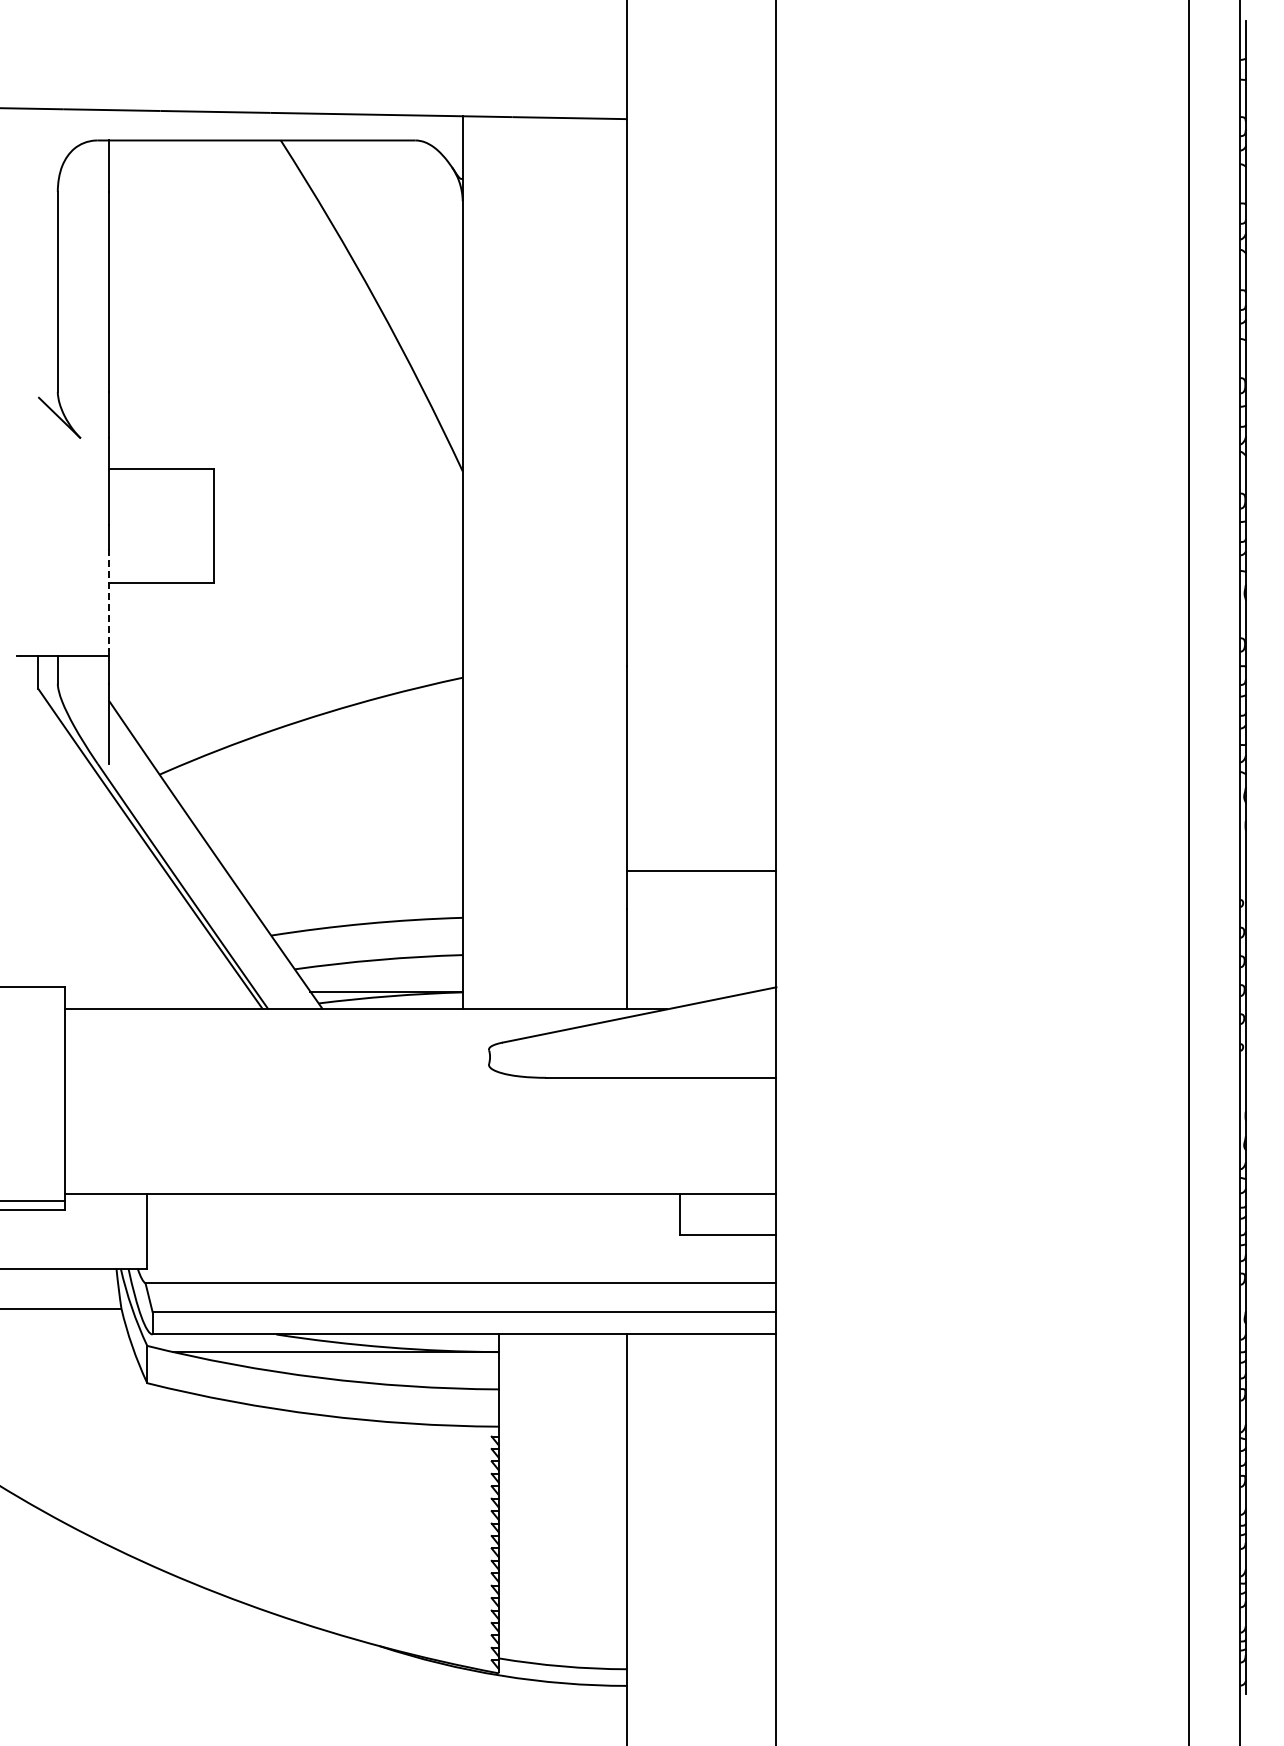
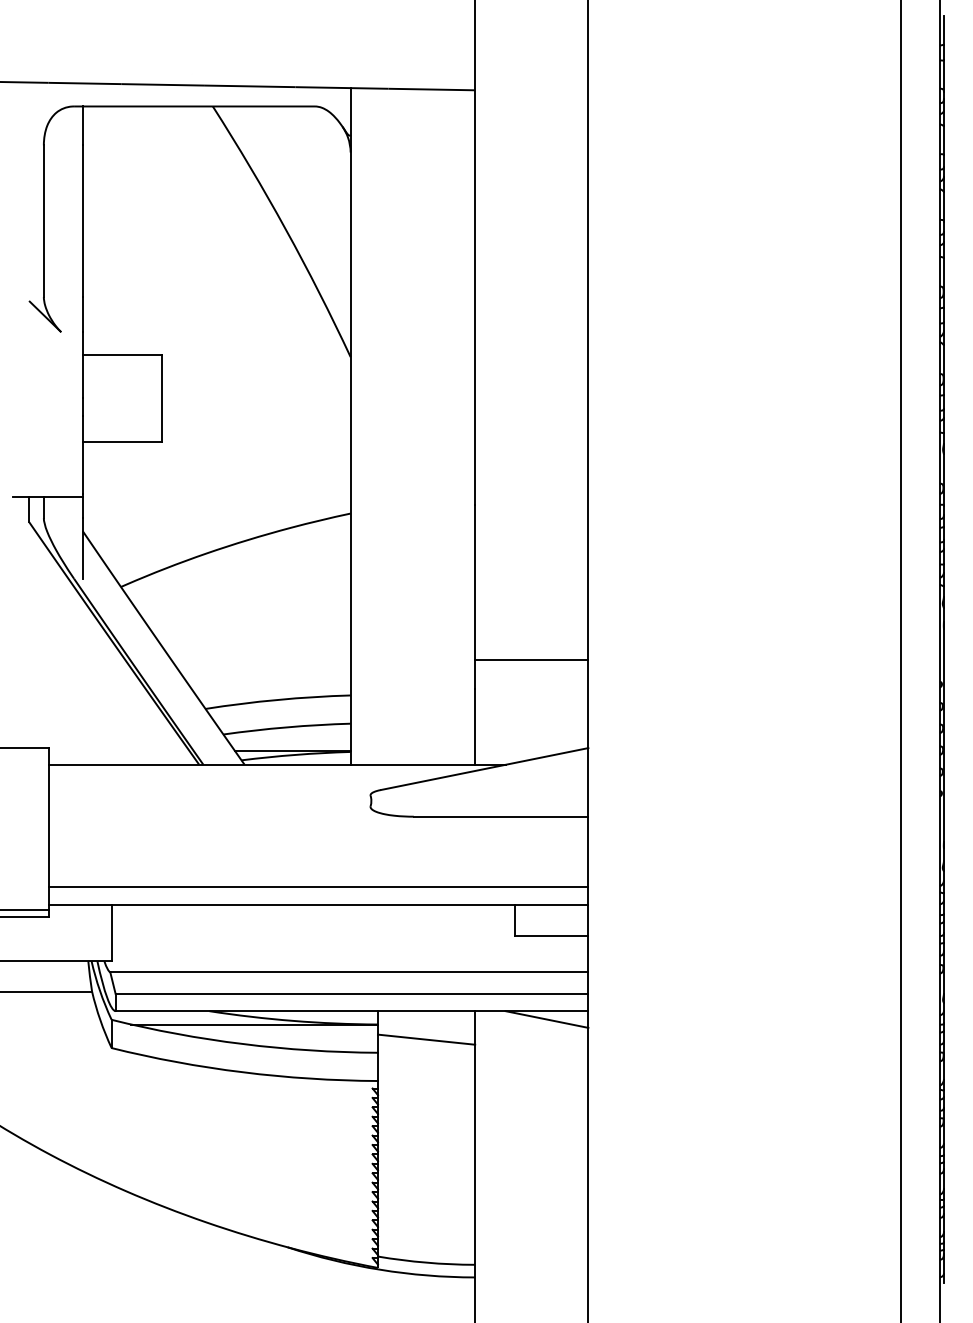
line: (109, 600) -> (83, 455), dashed -> solid
line: (420, 1171) -> (318, 887), added
line: (721, 1345) -> (546, 1019), added
line: (562, 1371) -> (426, 1039), added

